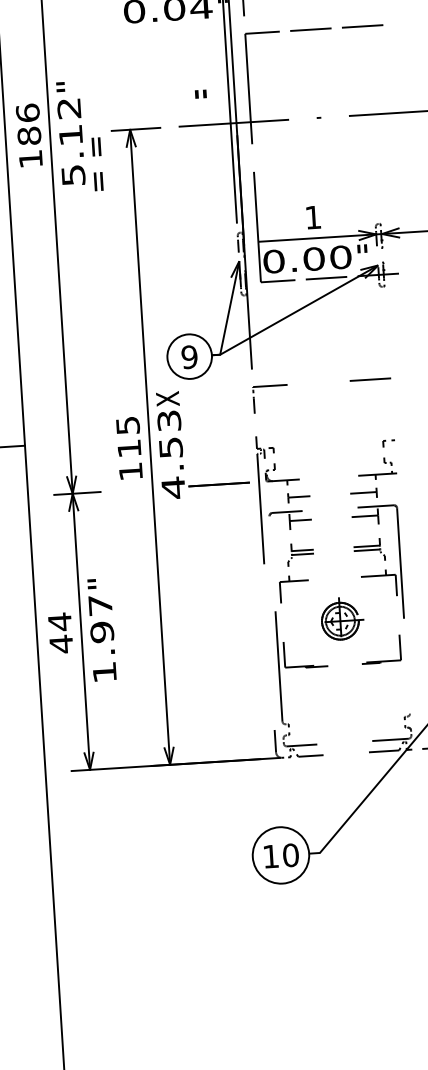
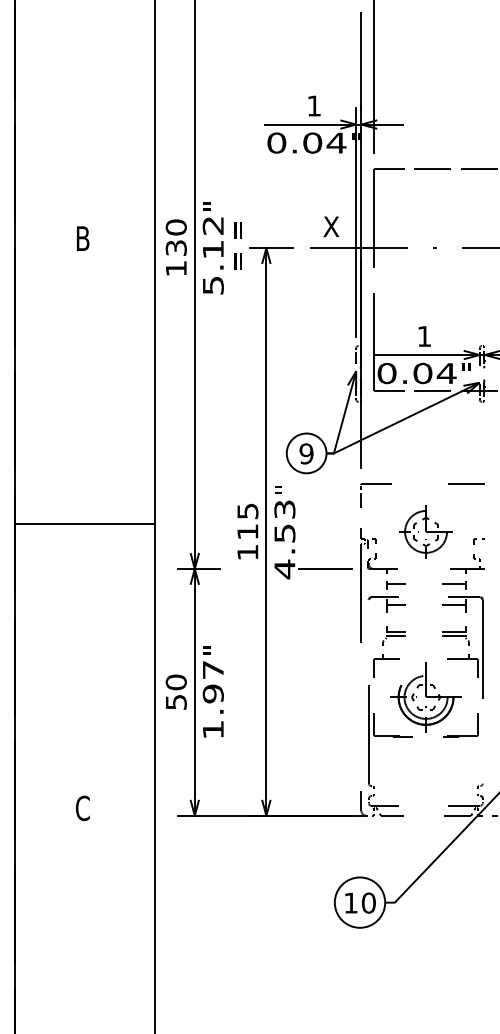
text: (201, 101) -> (331, 226), " -> X
text: (27, 124) -> (175, 237), 186 -> 130
text: (96, 163) -> (237, 245), moved
text: (340, 257) -> (446, 373), 0.00 -> 0.04
text: (167, 398) -> (284, 489), X -> "
part: (328, 435) -> (425, 531), added
part: (339, 621) -> (425, 697), size x1.67
text: (59, 633) -> (175, 692), 44 -> 50

